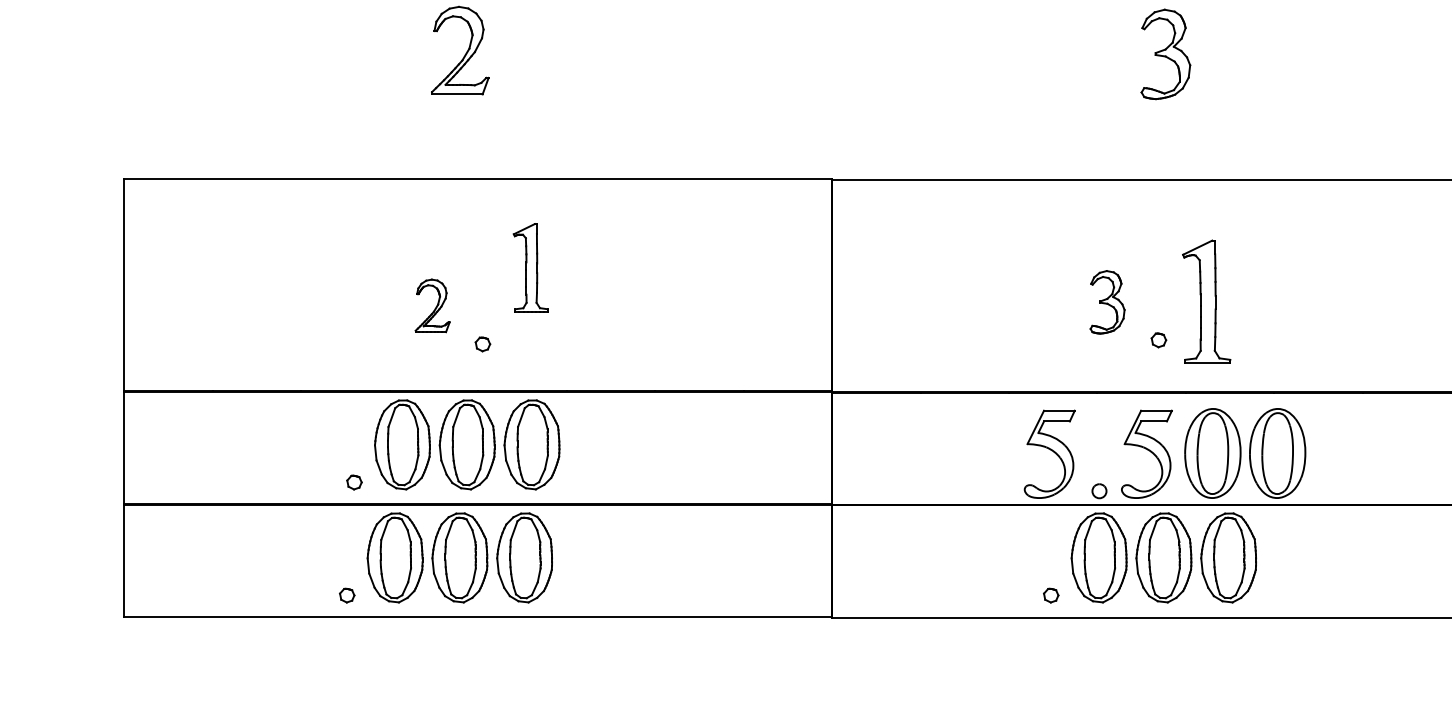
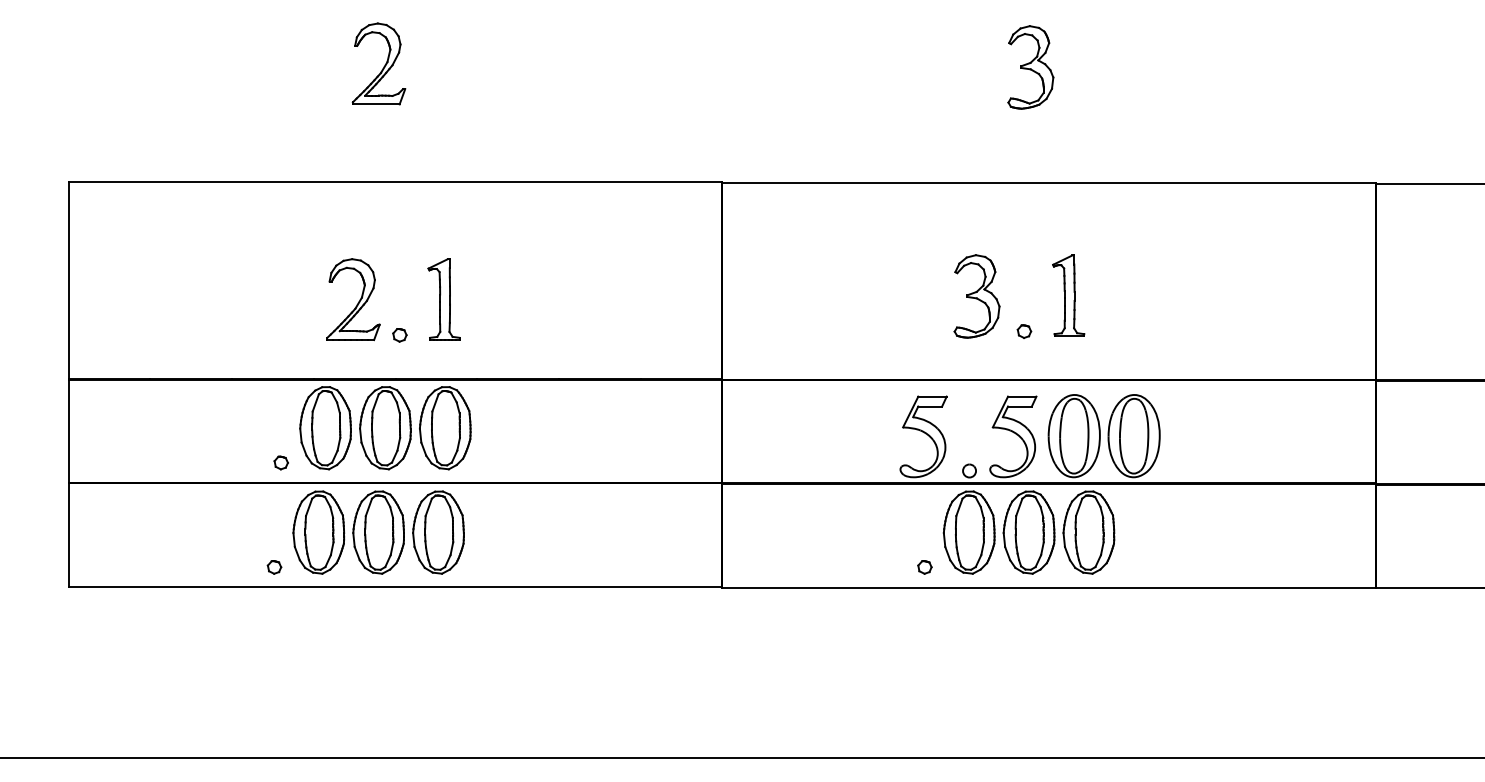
part: (530, 267) -> (443, 299), moved
part: (1206, 301) -> (1068, 295), size x0.71
part: (1107, 302) -> (976, 296), size x1.43
part: (432, 305) -> (353, 299), size x1.67

